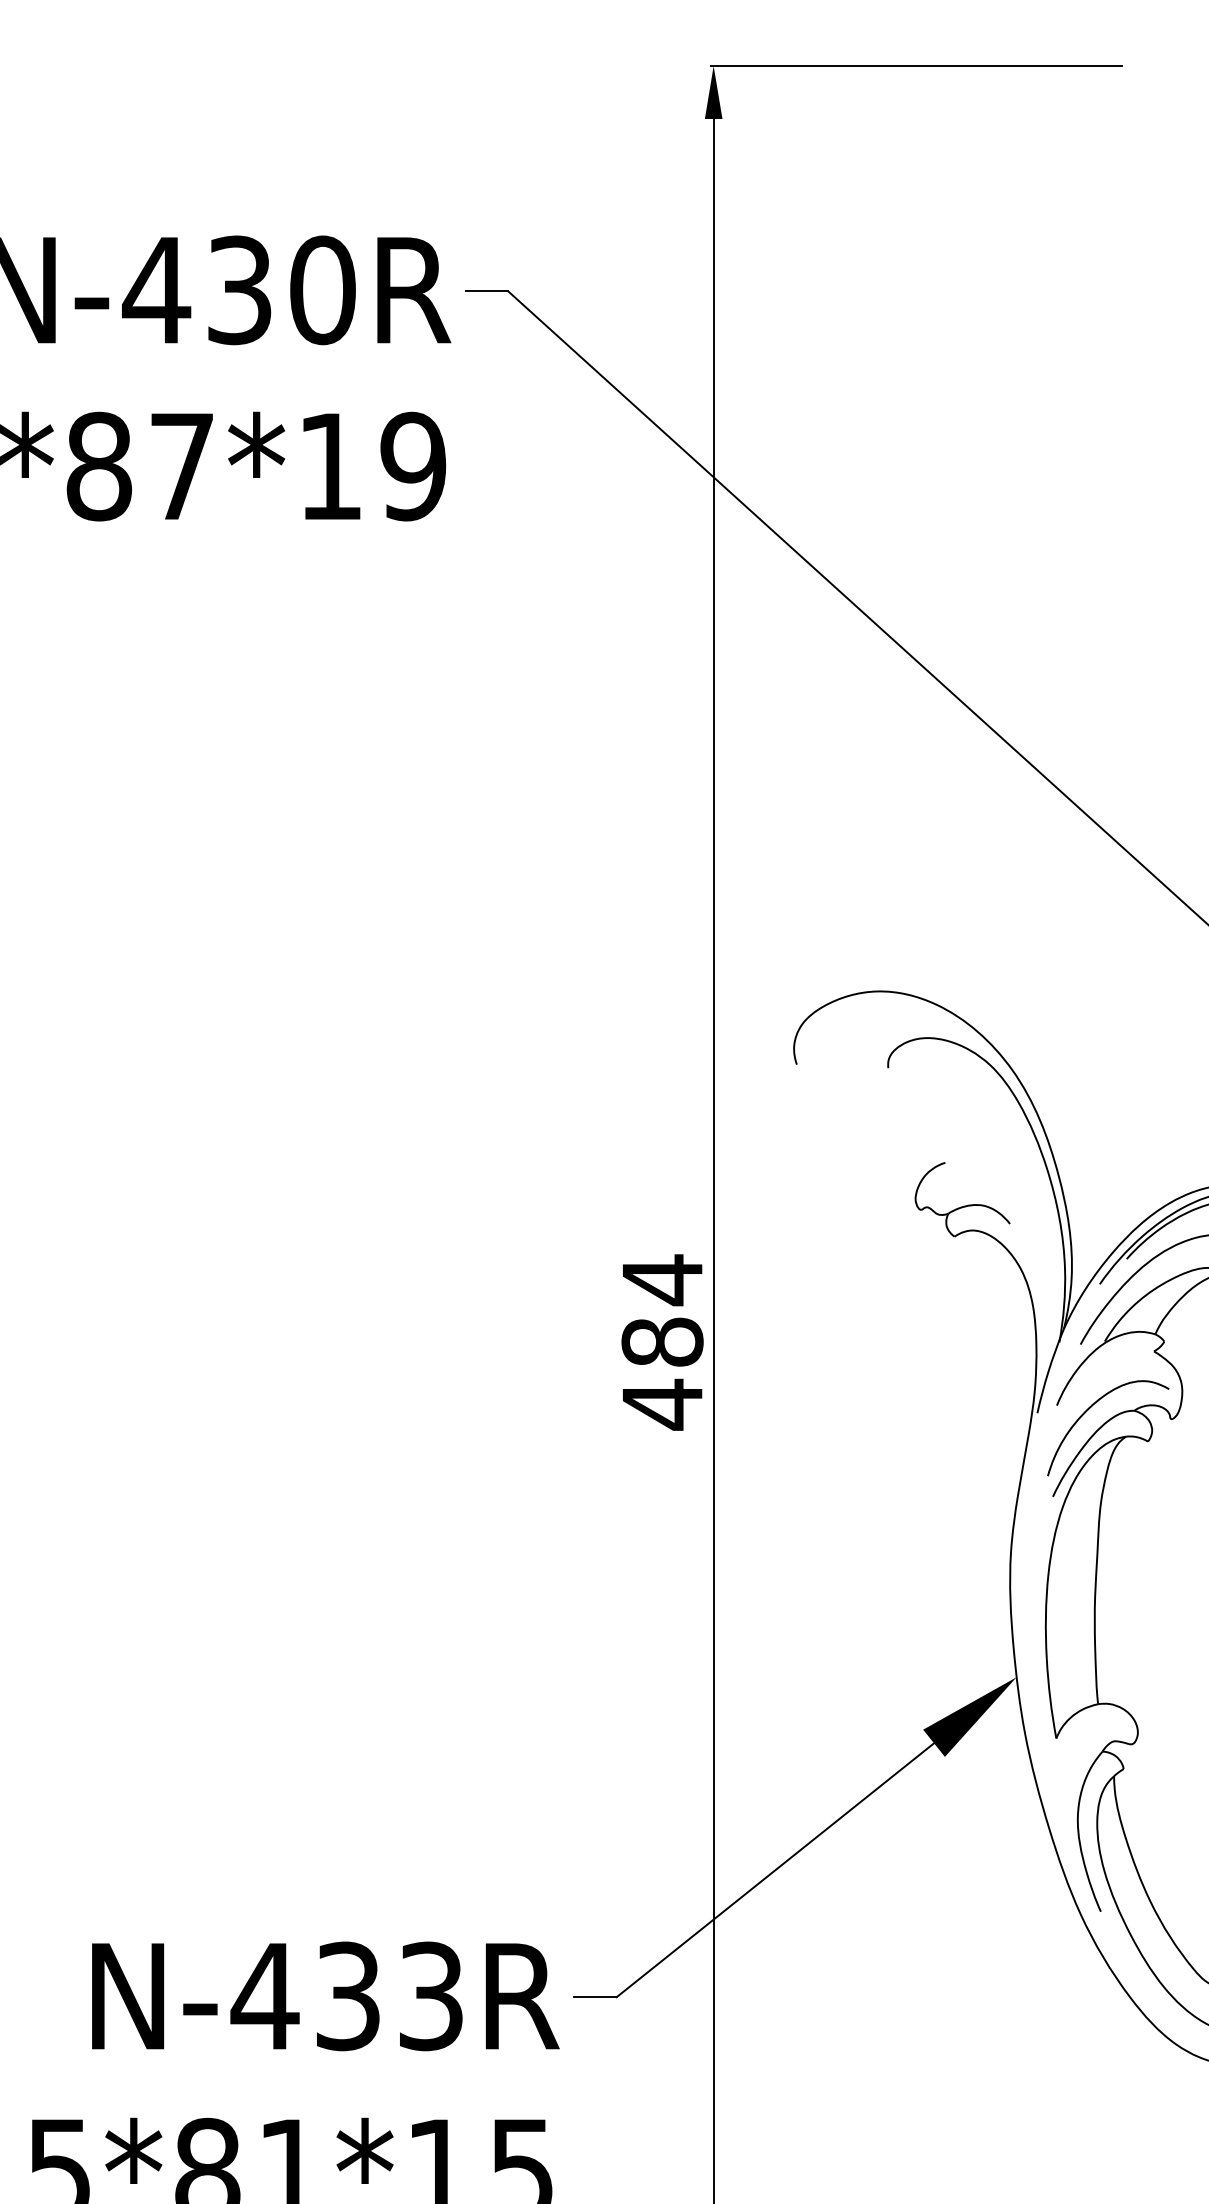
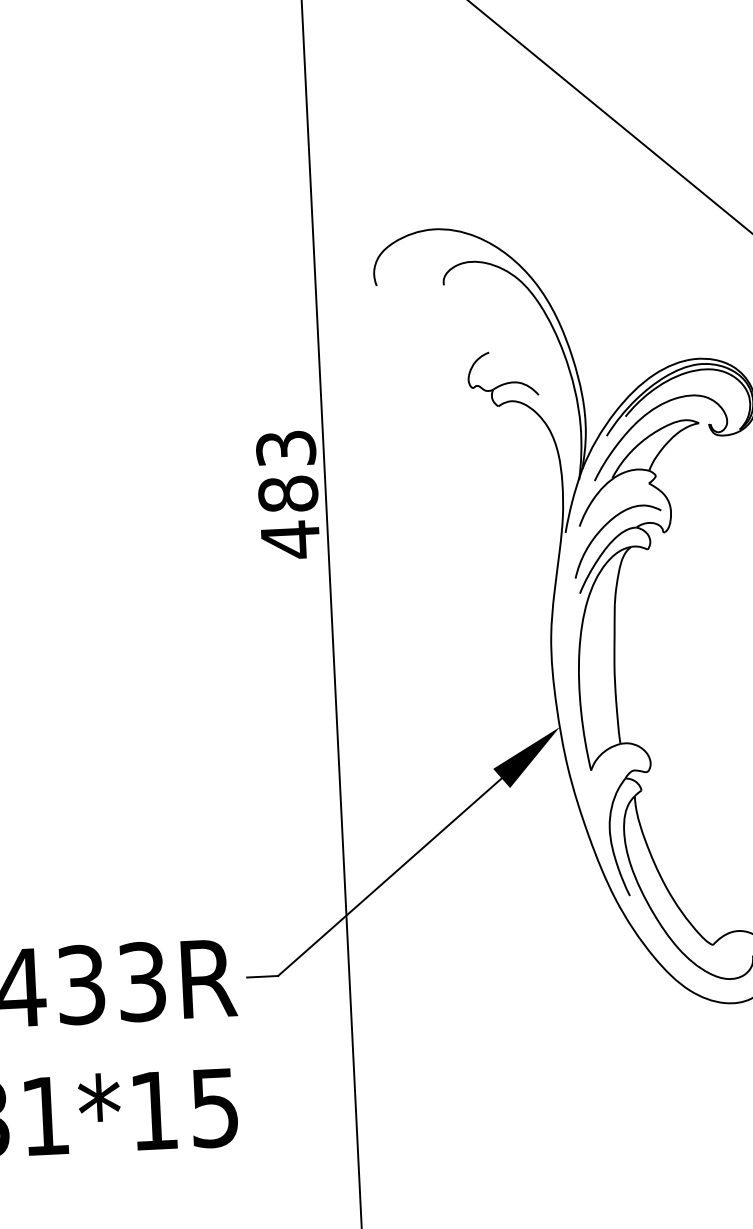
text: (662, 1280) -> (286, 449), 484 -> 483

